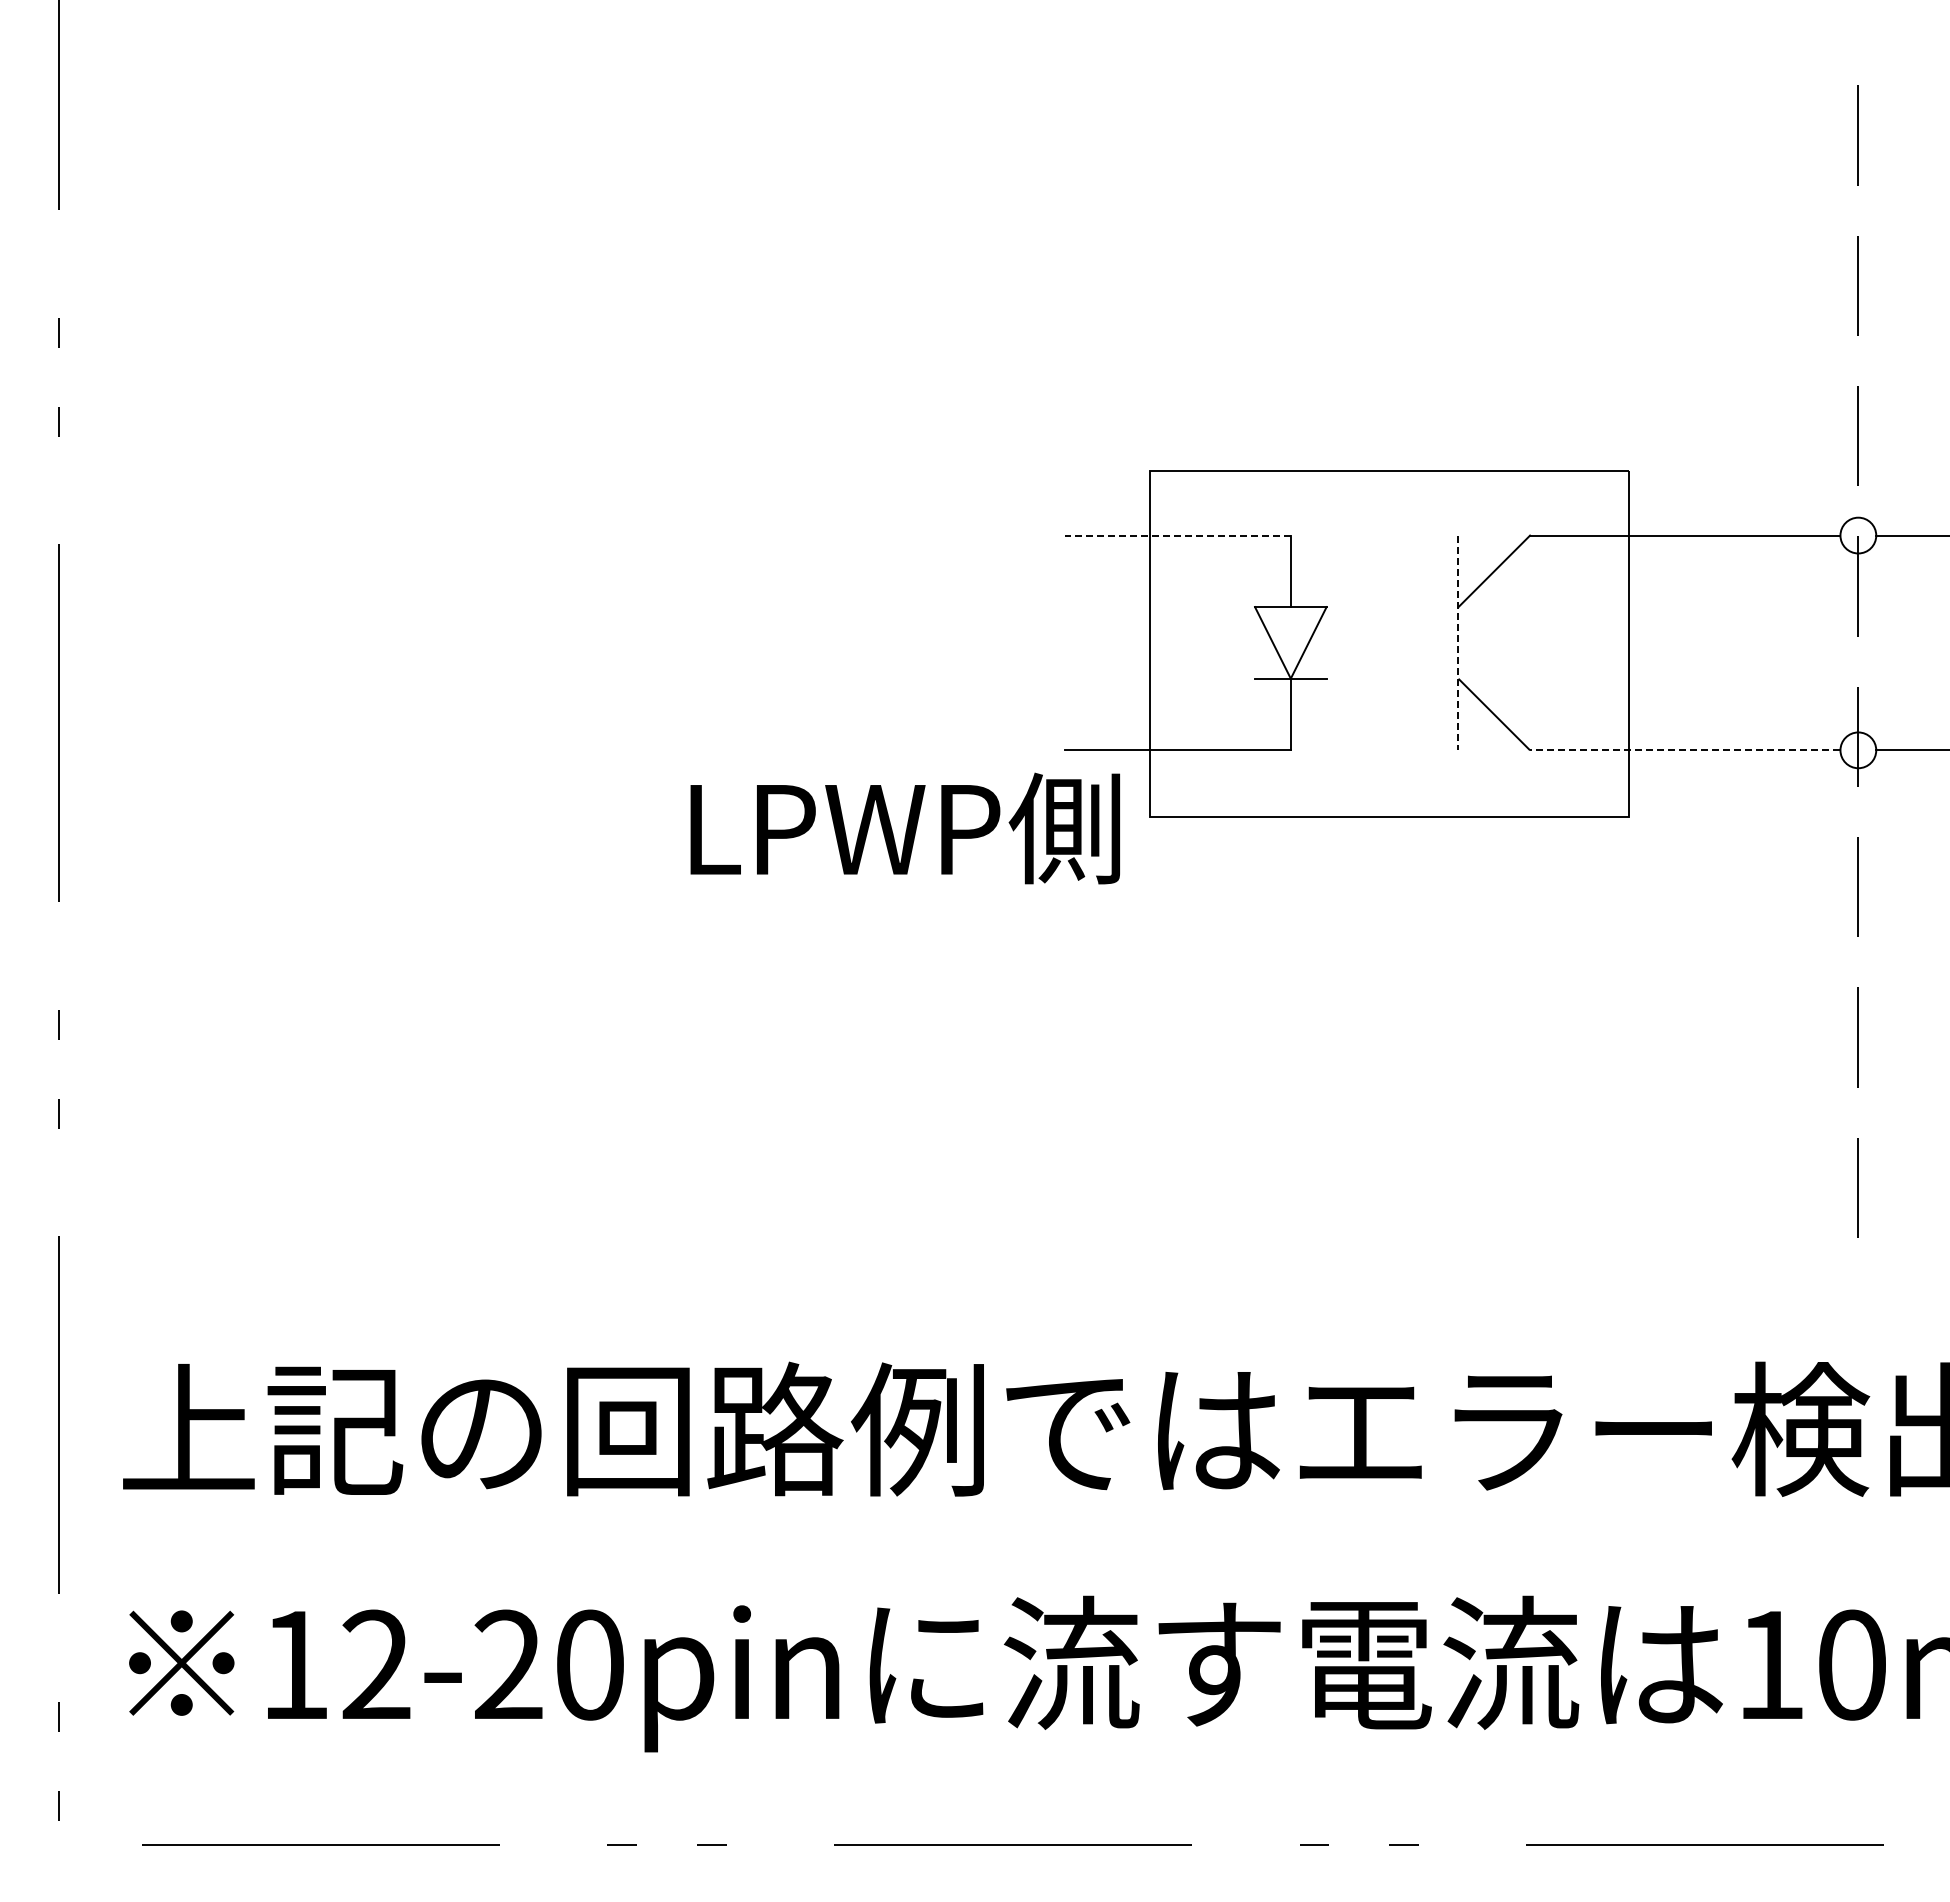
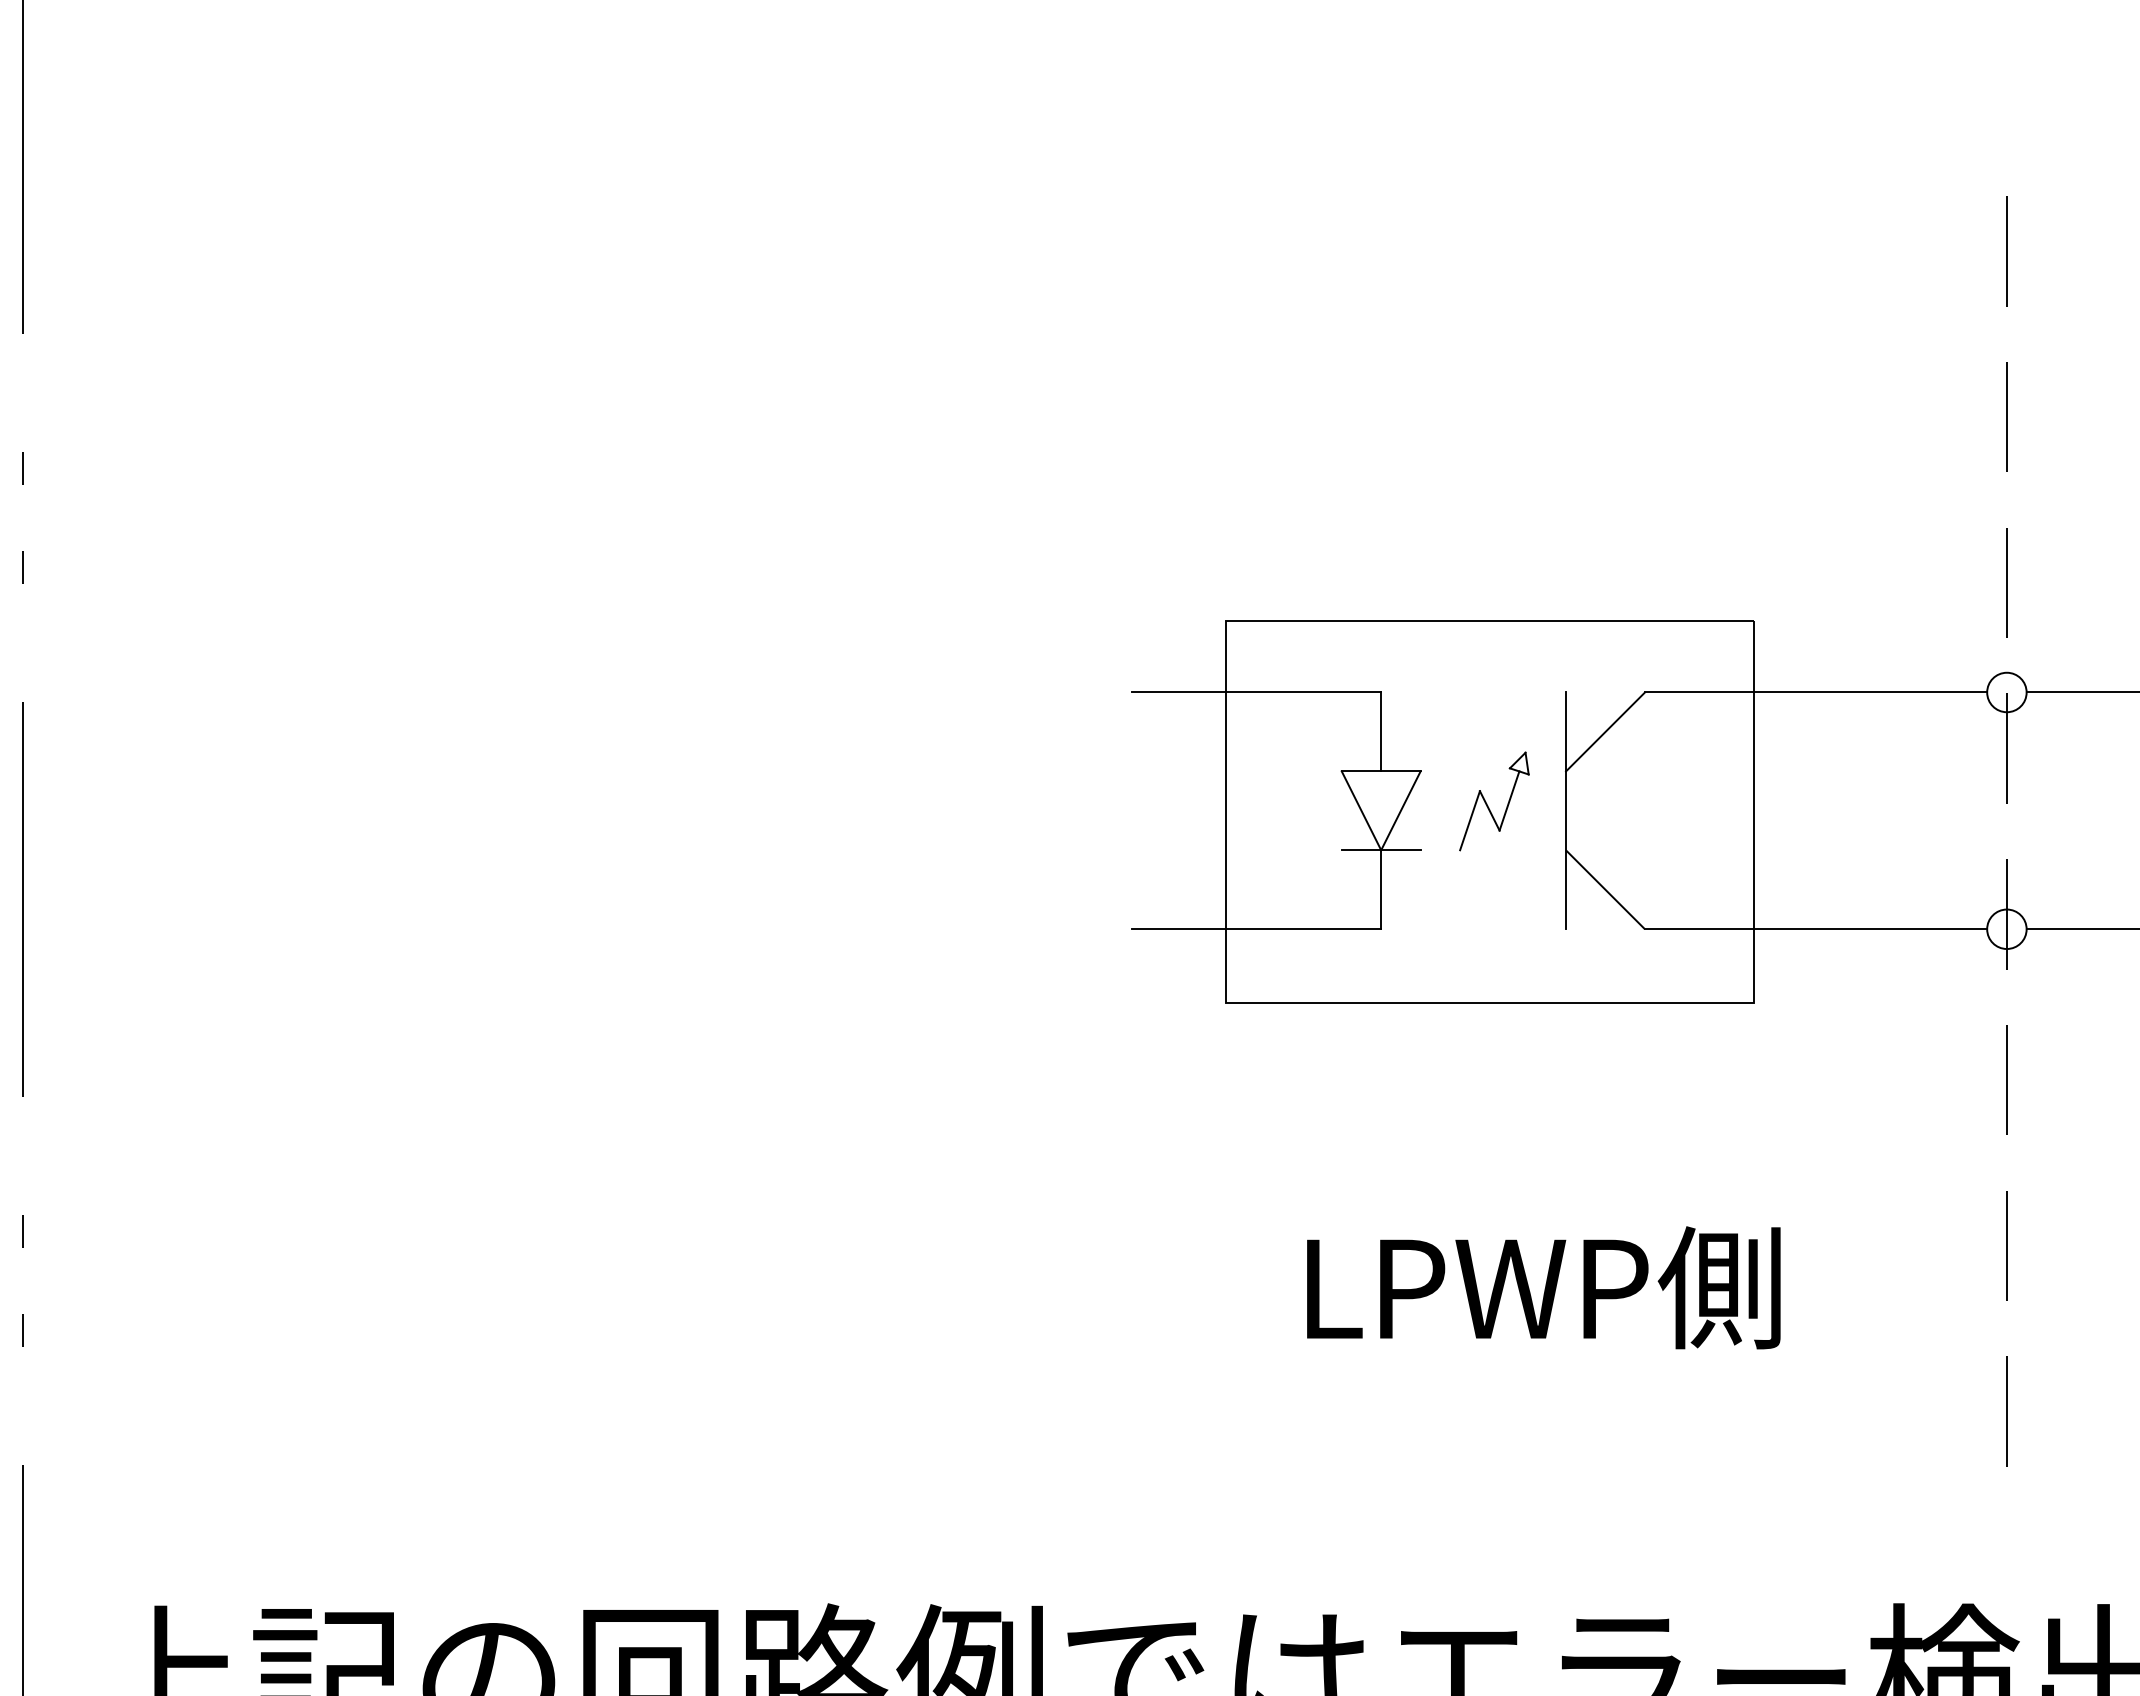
line: (1177, 535) -> (1256, 692), dashed -> solid
part: (1387, 636) -> (1487, 803), added
line: (1458, 643) -> (1566, 811), dashed -> solid
line: (1684, 750) -> (1815, 929), dashed -> solid
text: (904, 828) -> (1542, 1287), moved

